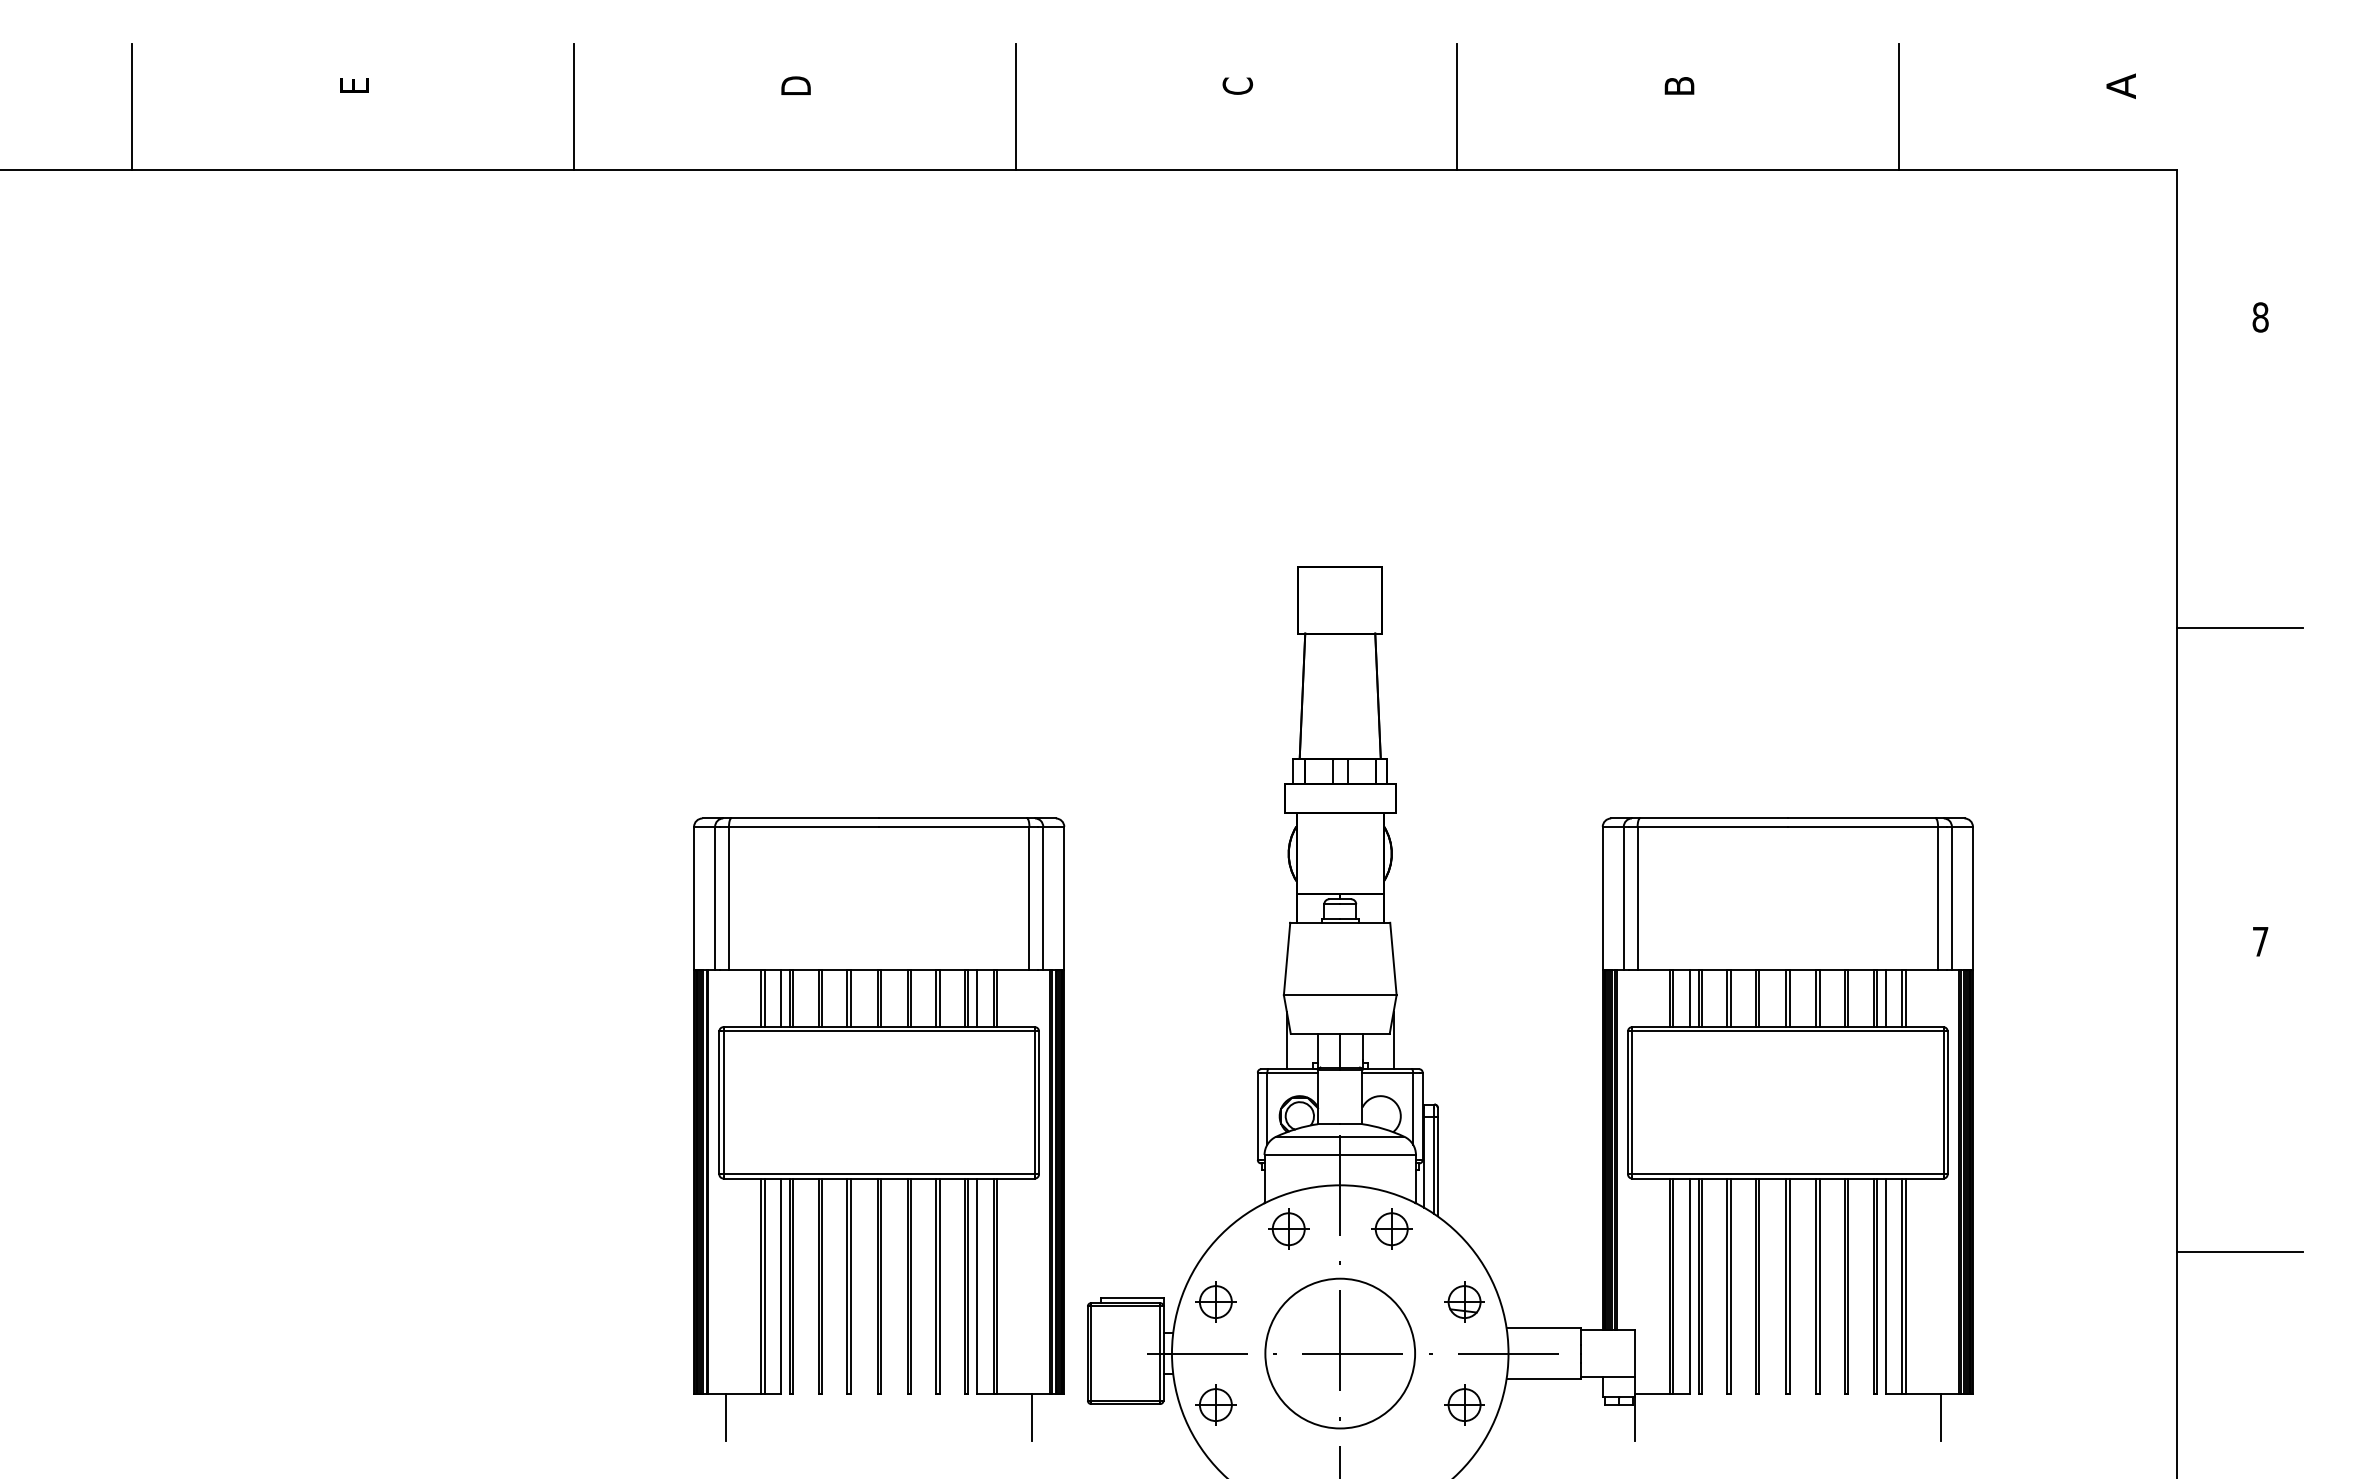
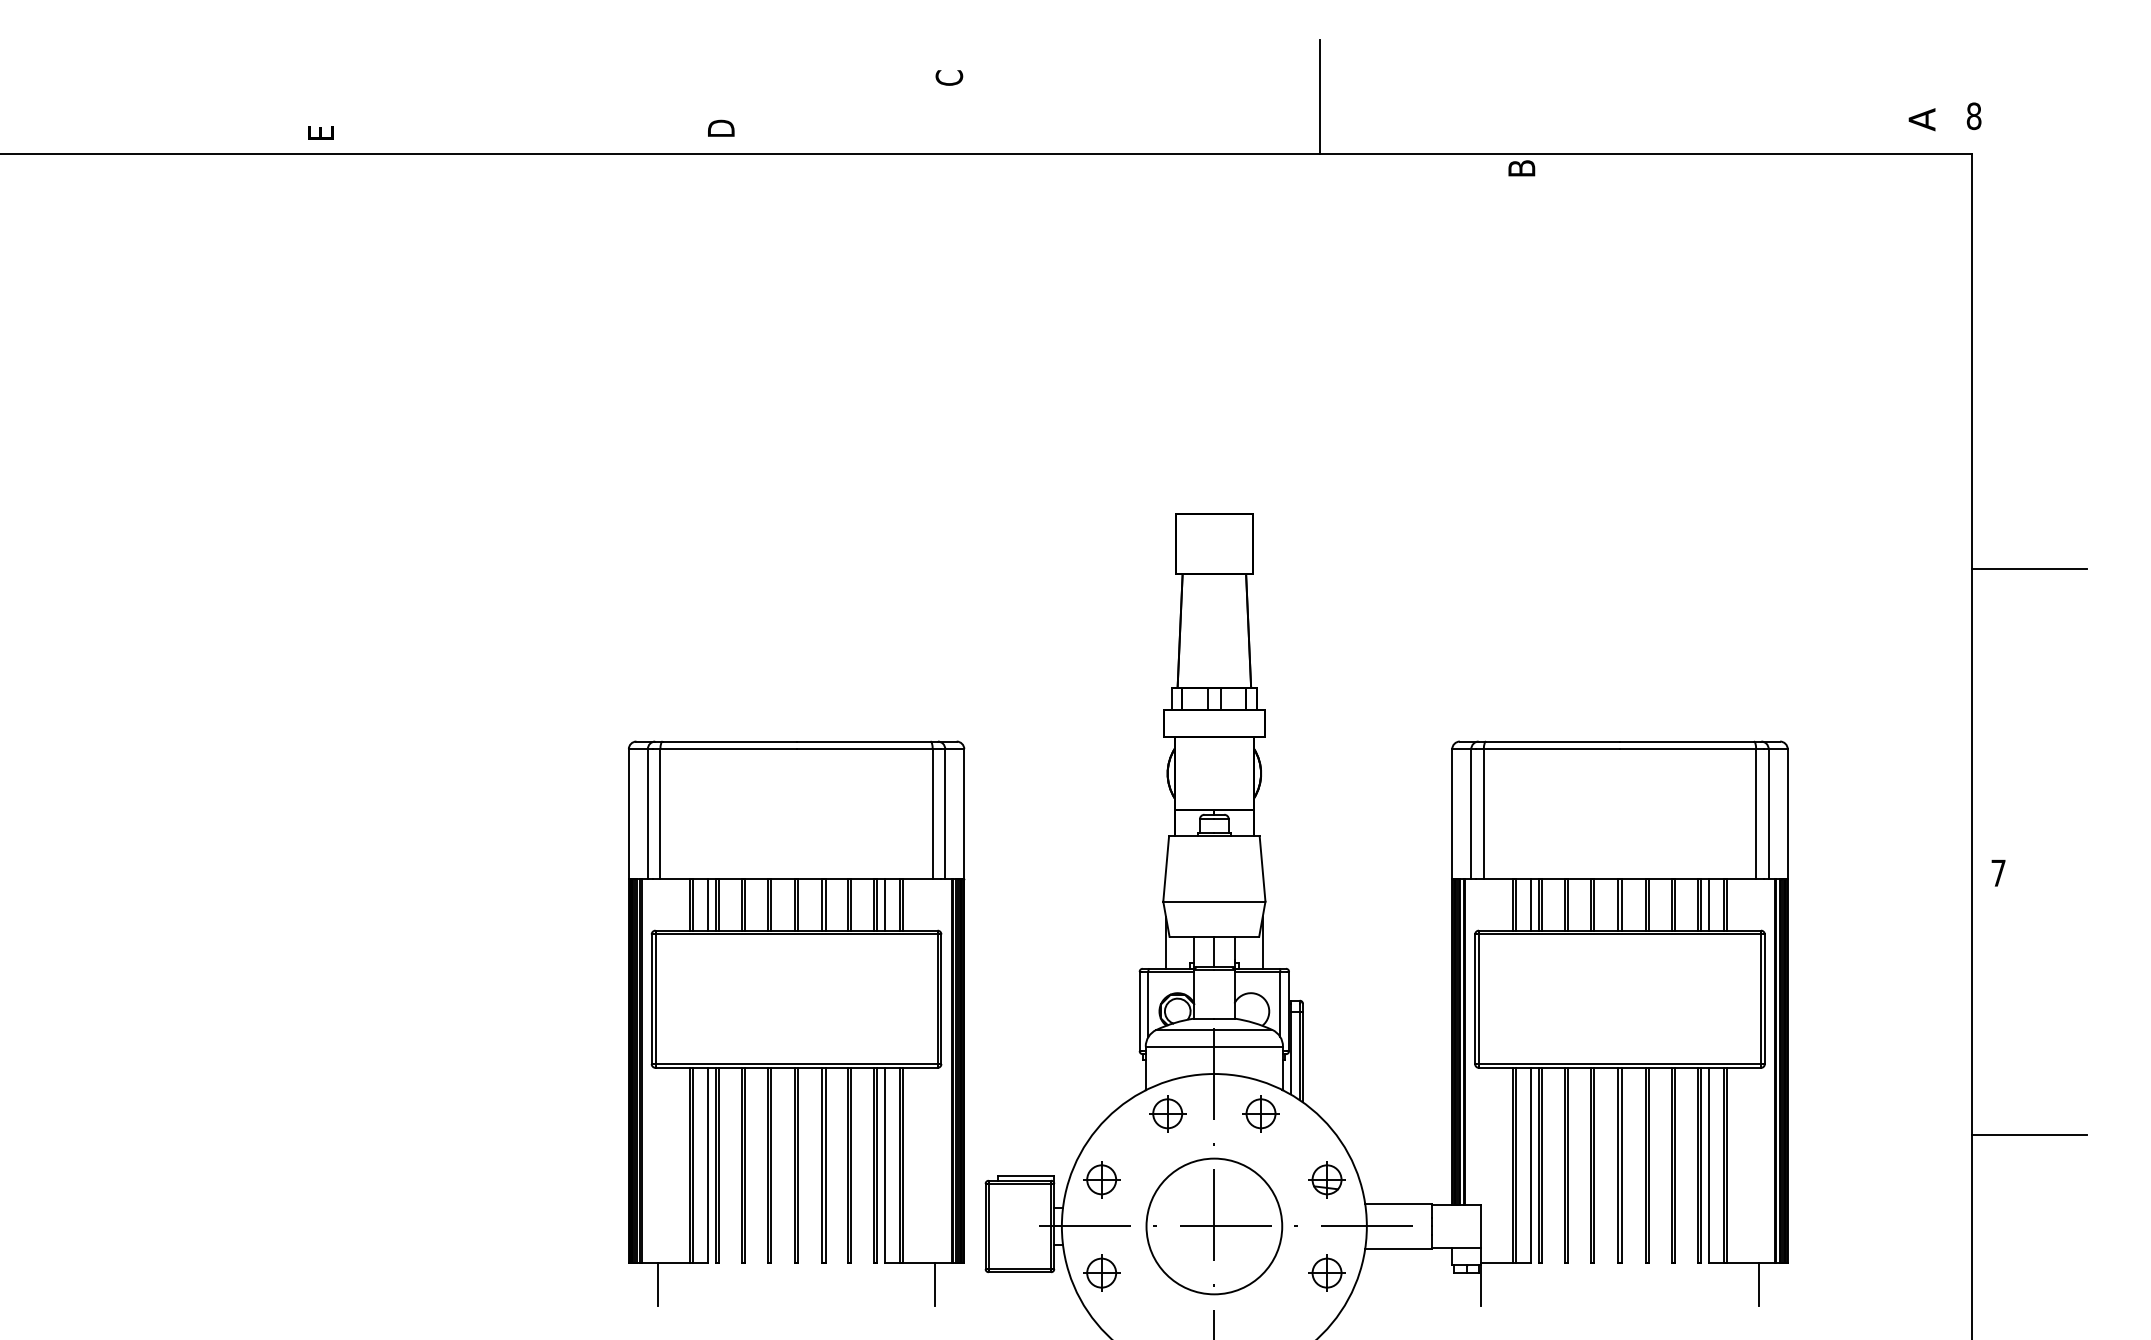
text: (354, 85) -> (321, 132), moved
text: (795, 85) -> (720, 128), moved
text: (1237, 85) -> (949, 77), moved
text: (1679, 85) -> (1521, 167), moved
text: (2120, 85) -> (1921, 119), moved
line: (132, 107) -> (119, 97), removed
line: (573, 107) -> (519, 97), removed
line: (1015, 107) -> (920, 97), removed
line: (1898, 107) -> (1720, 97), removed
text: (2260, 317) -> (1973, 116), moved
text: (2260, 941) -> (1998, 872), moved

